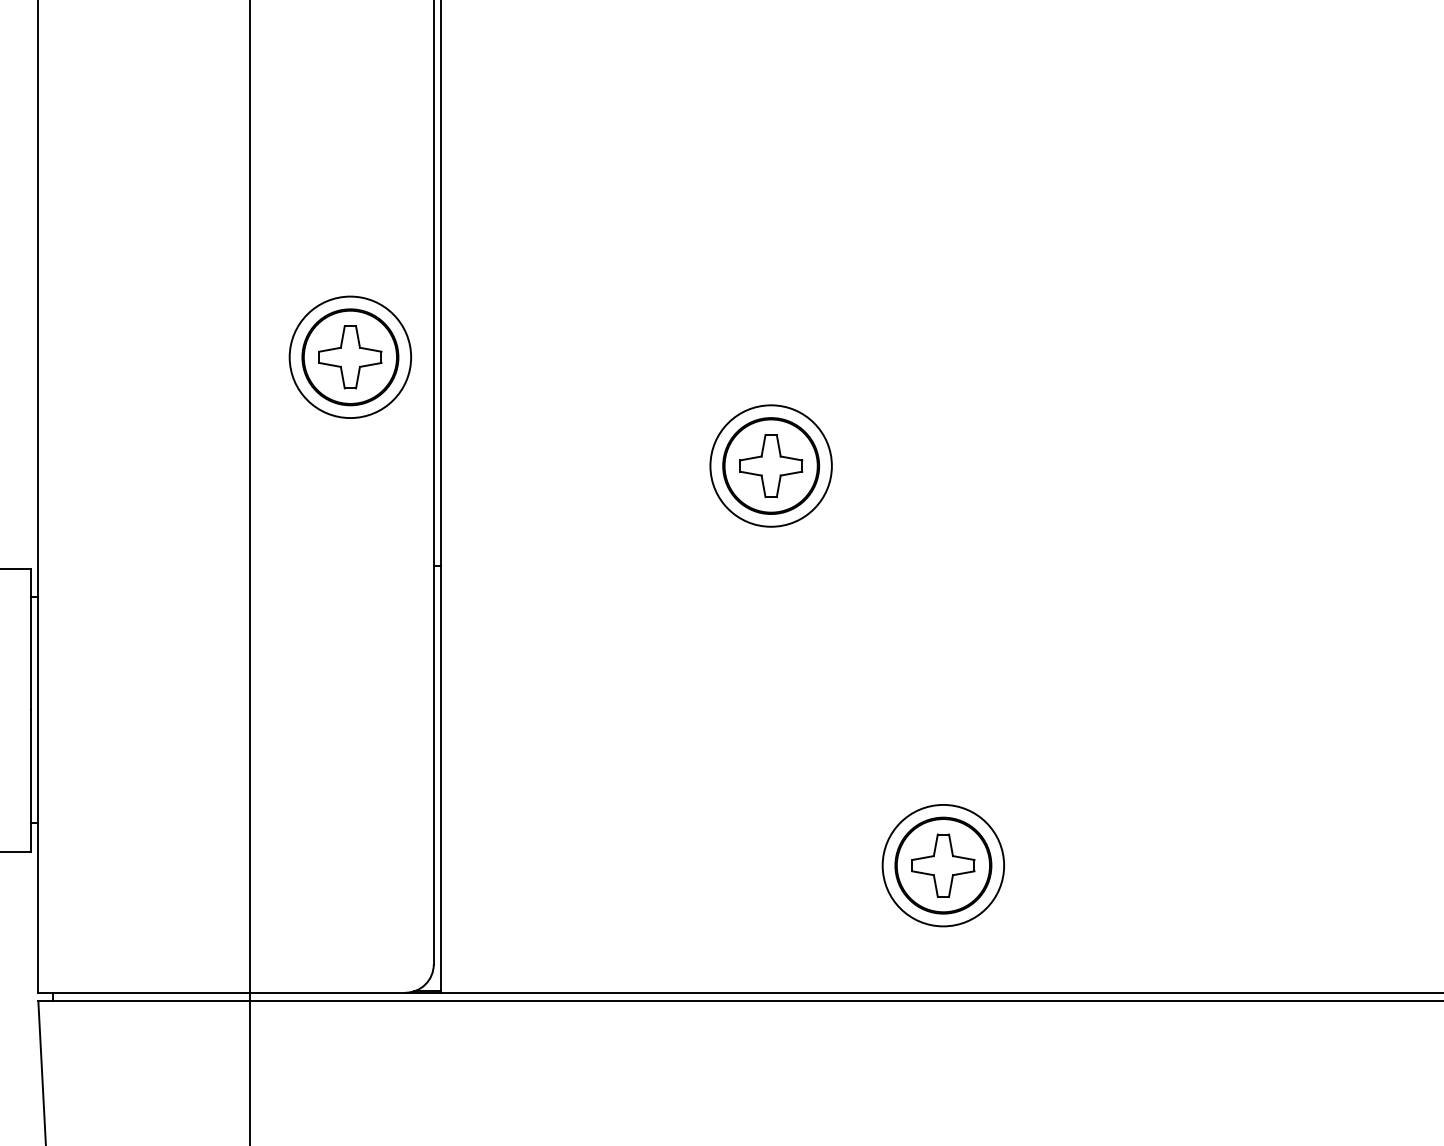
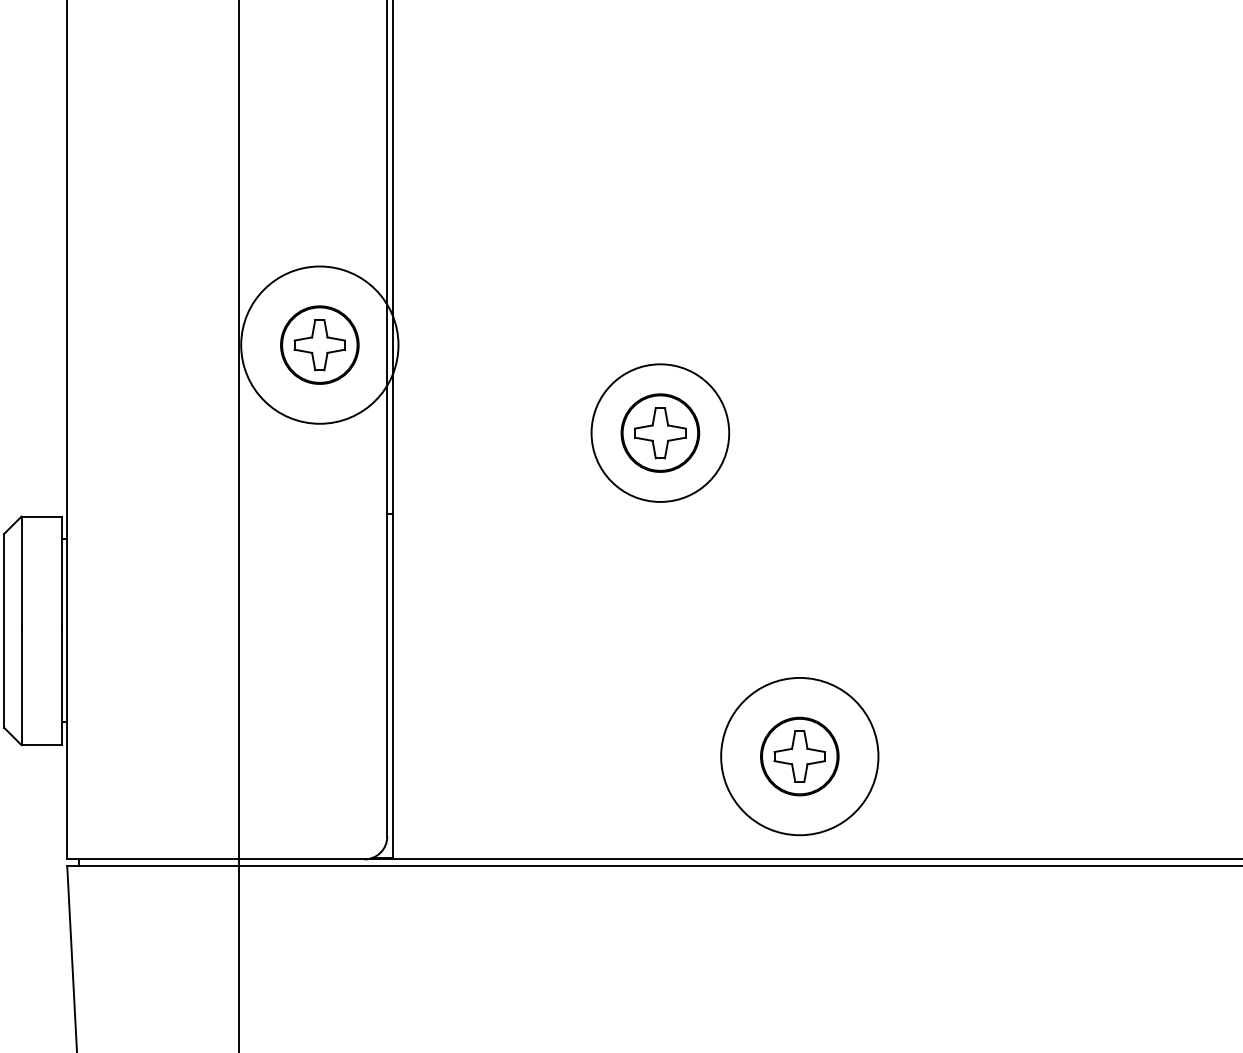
circle: (350, 357) -> (319, 345), size x1.6
circle: (771, 466) -> (660, 433), size x1.4
circle: (943, 865) -> (799, 756), size x1.6

